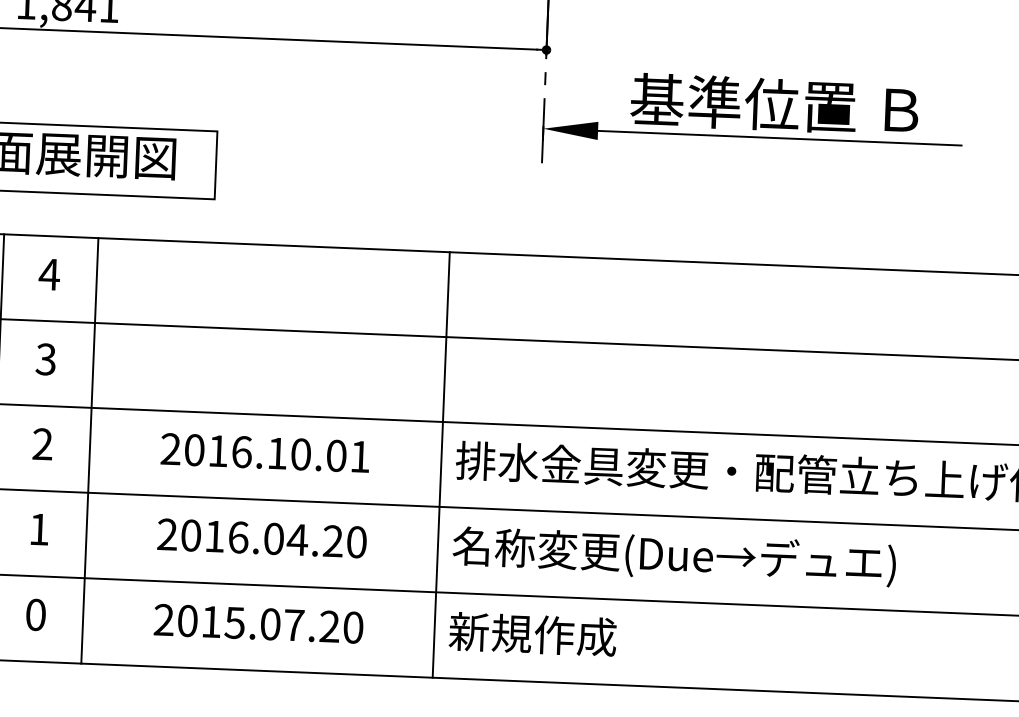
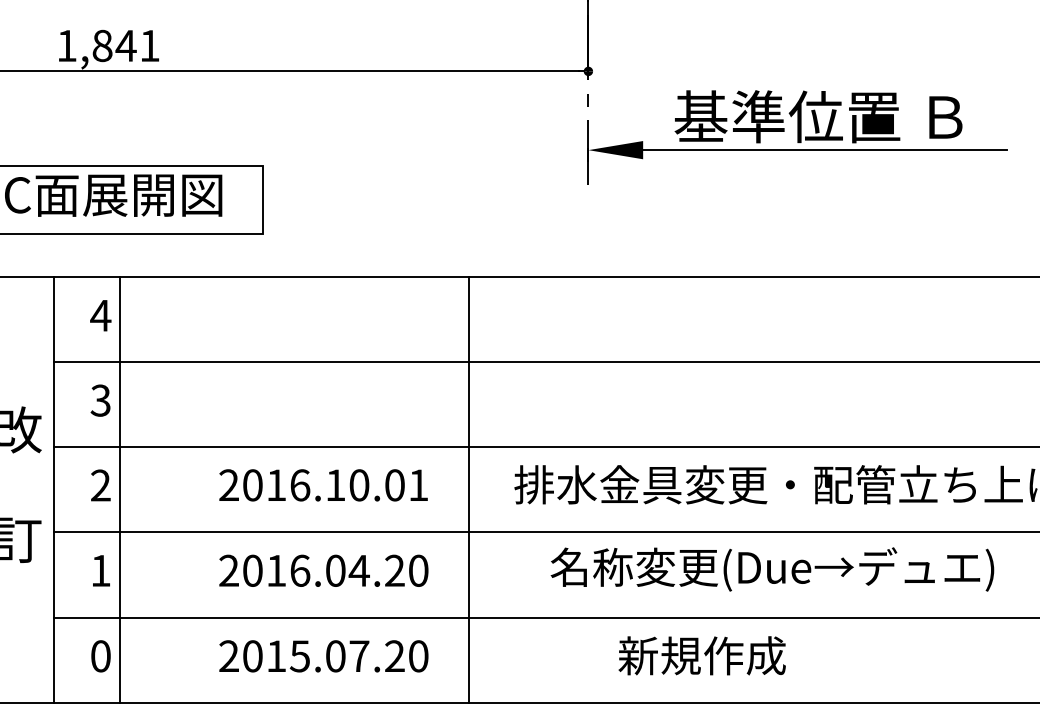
line: (90, 451) -> (120, 490), moved
line: (440, 465) -> (468, 490), moved
text: (674, 556) -> (772, 569), moved
text: (532, 634) -> (701, 655), moved

